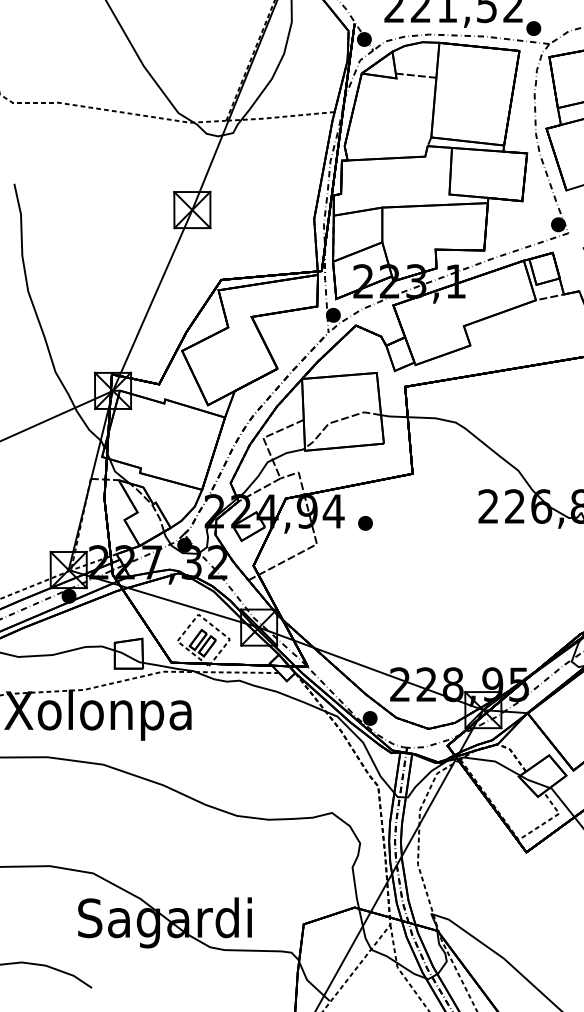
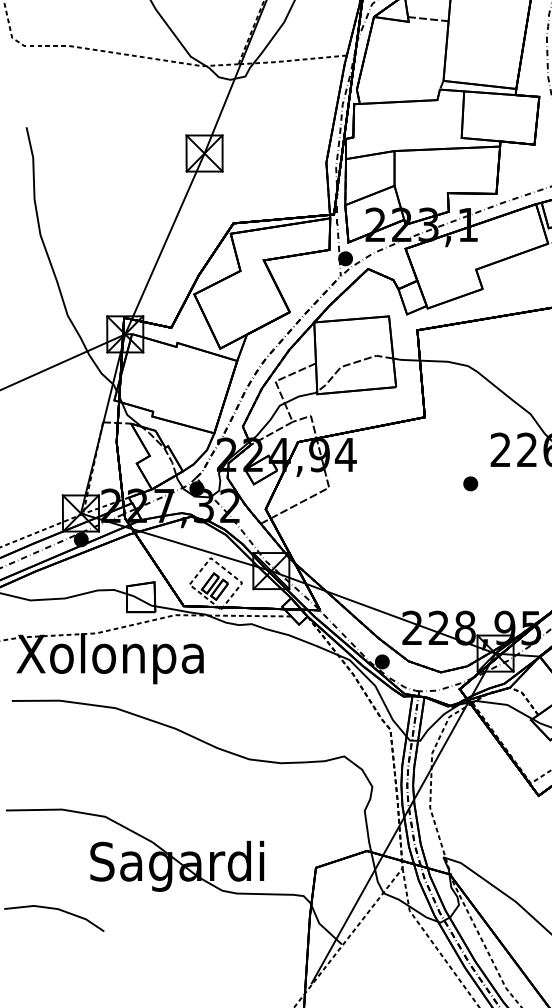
part: (365, 523) -> (470, 483), moved

